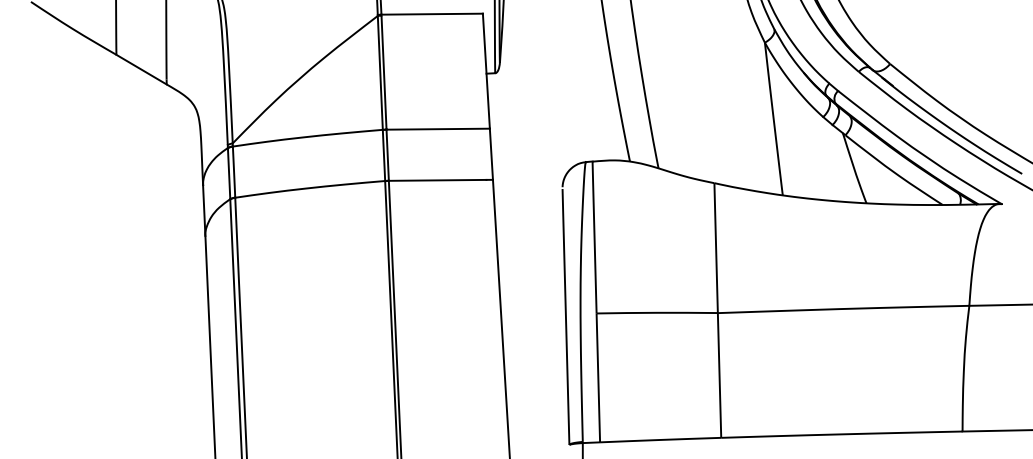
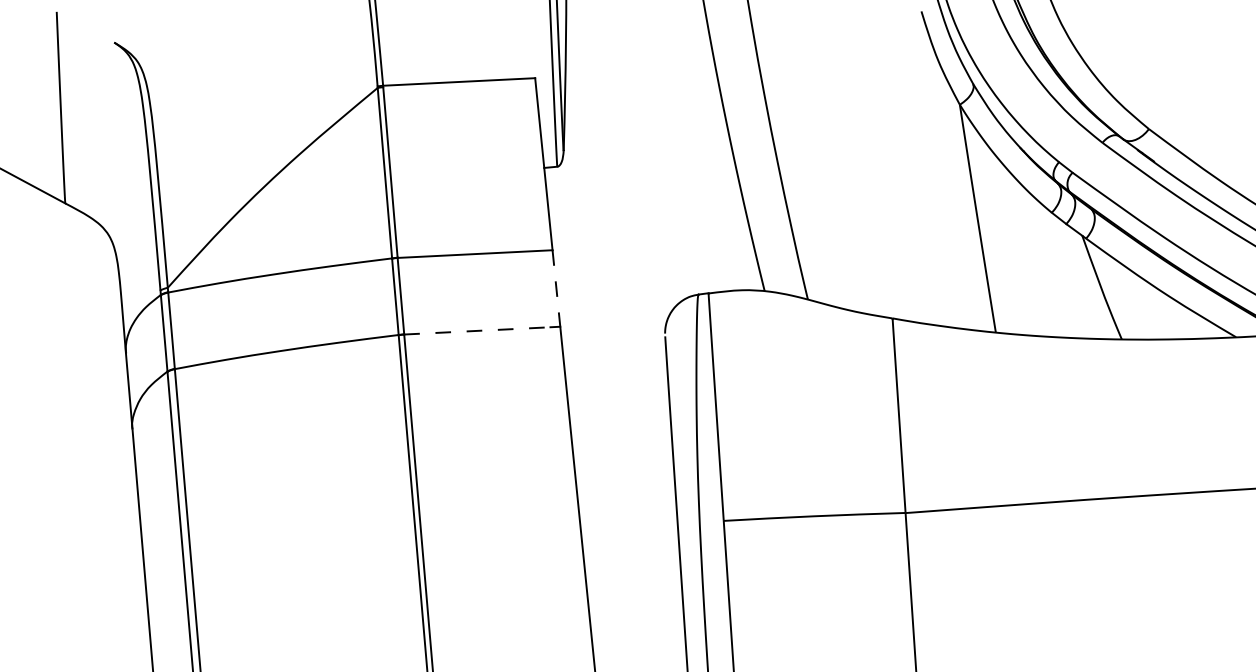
line: (491, 154) -> (556, 288), solid -> dashed
line: (437, 180) -> (477, 331), solid -> dashed

